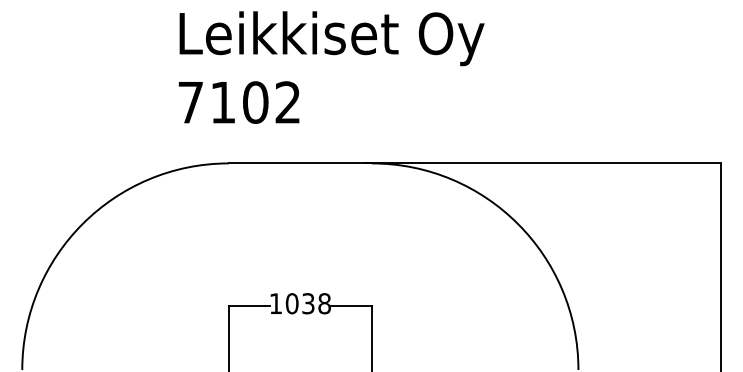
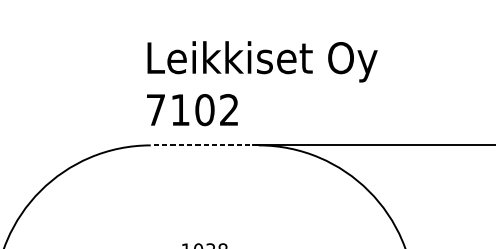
text: (331, 67) -> (262, 83), moved
line: (299, 163) -> (204, 145), solid -> dashed

